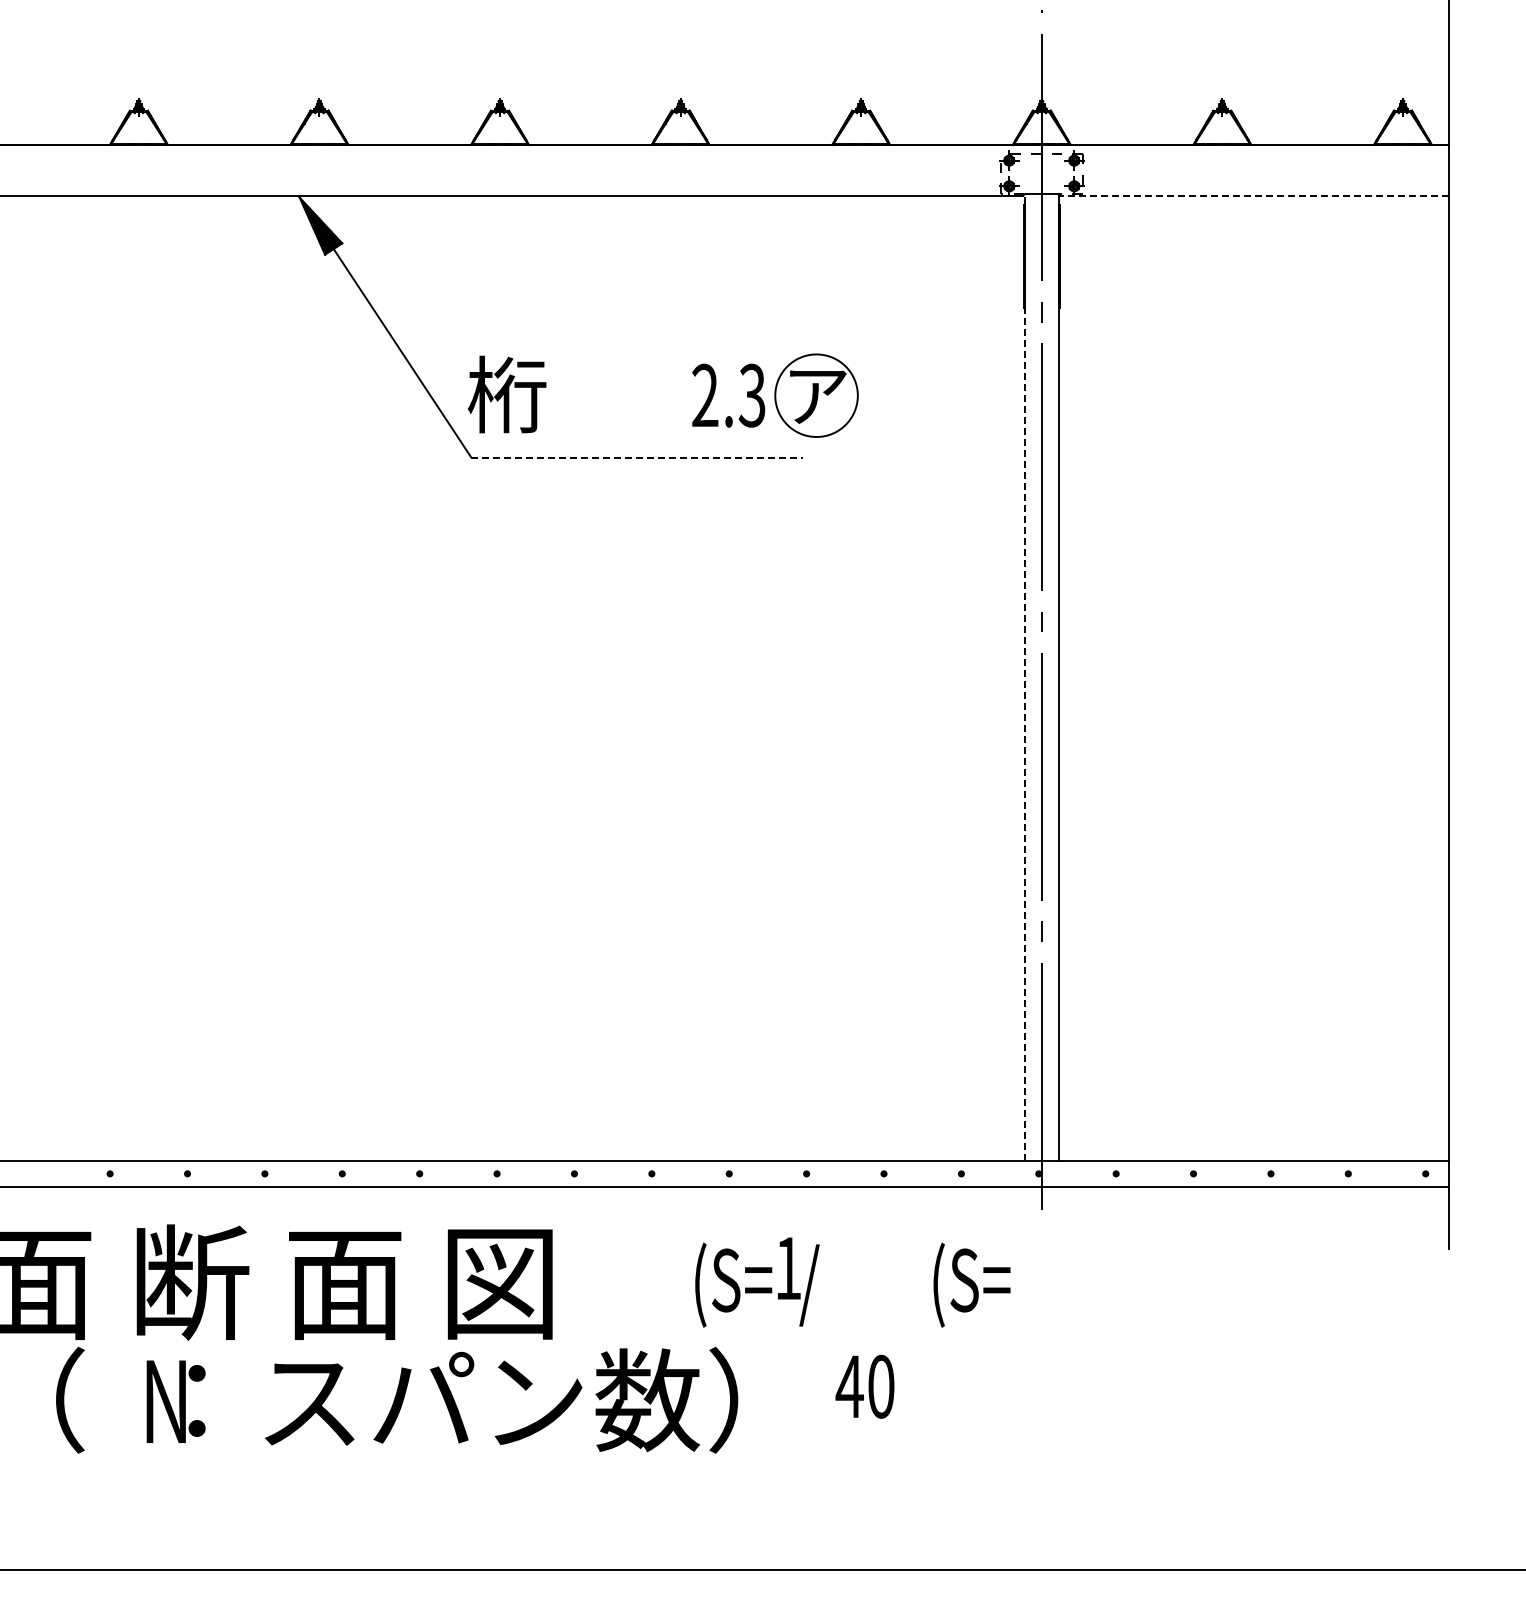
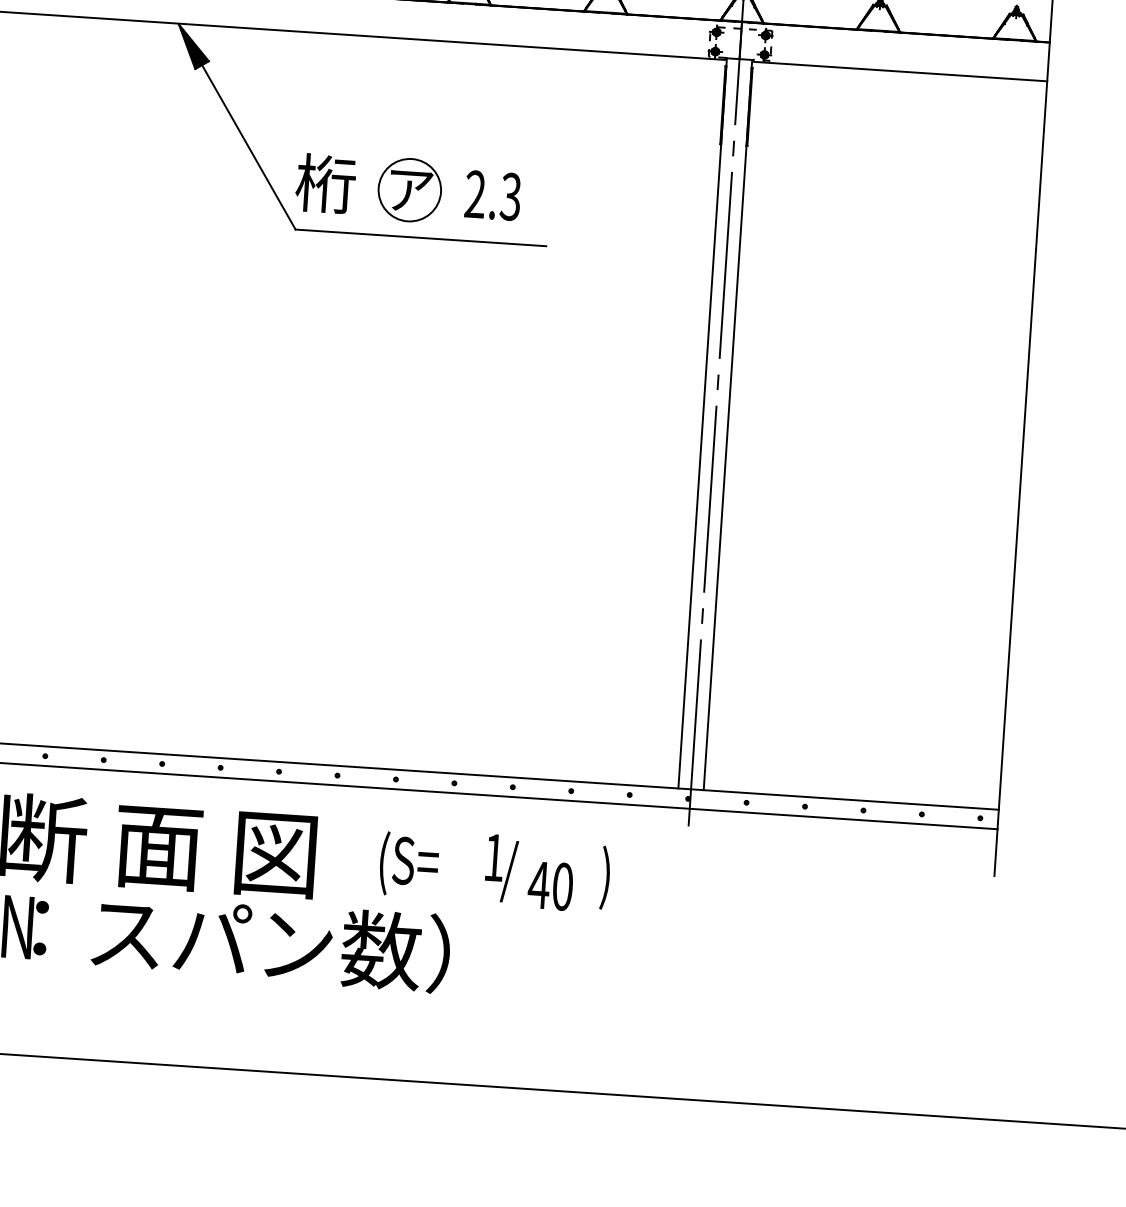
line: (1254, 196) -> (900, 71), dashed -> solid
part: (816, 395) -> (409, 190), moved
line: (637, 457) -> (421, 237), dashed -> solid
line: (1025, 677) -> (703, 423), dashed -> solid
text: (733, 1284) -> (409, 864), moved
text: (970, 1284) -> (631, 879), (S= -> )
text: (864, 1386) -> (550, 885), moved

